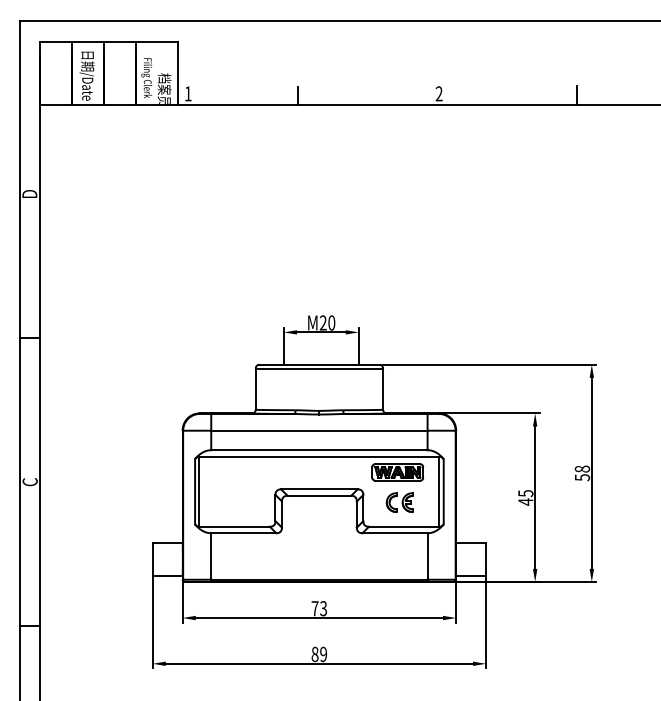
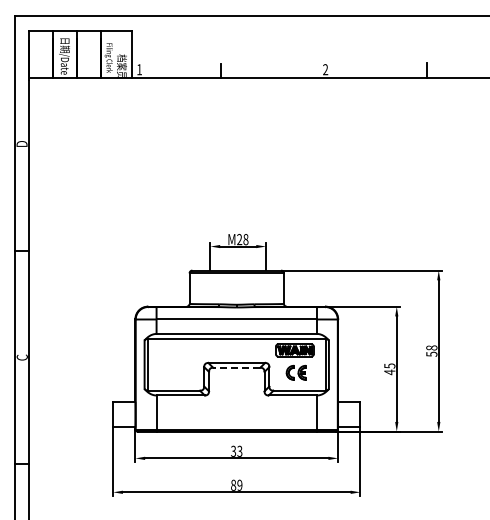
text: (331, 322) -> (245, 239), M20 -> M28
line: (319, 495) -> (236, 367), solid -> dashed
text: (314, 607) -> (233, 450), 73 -> 33

